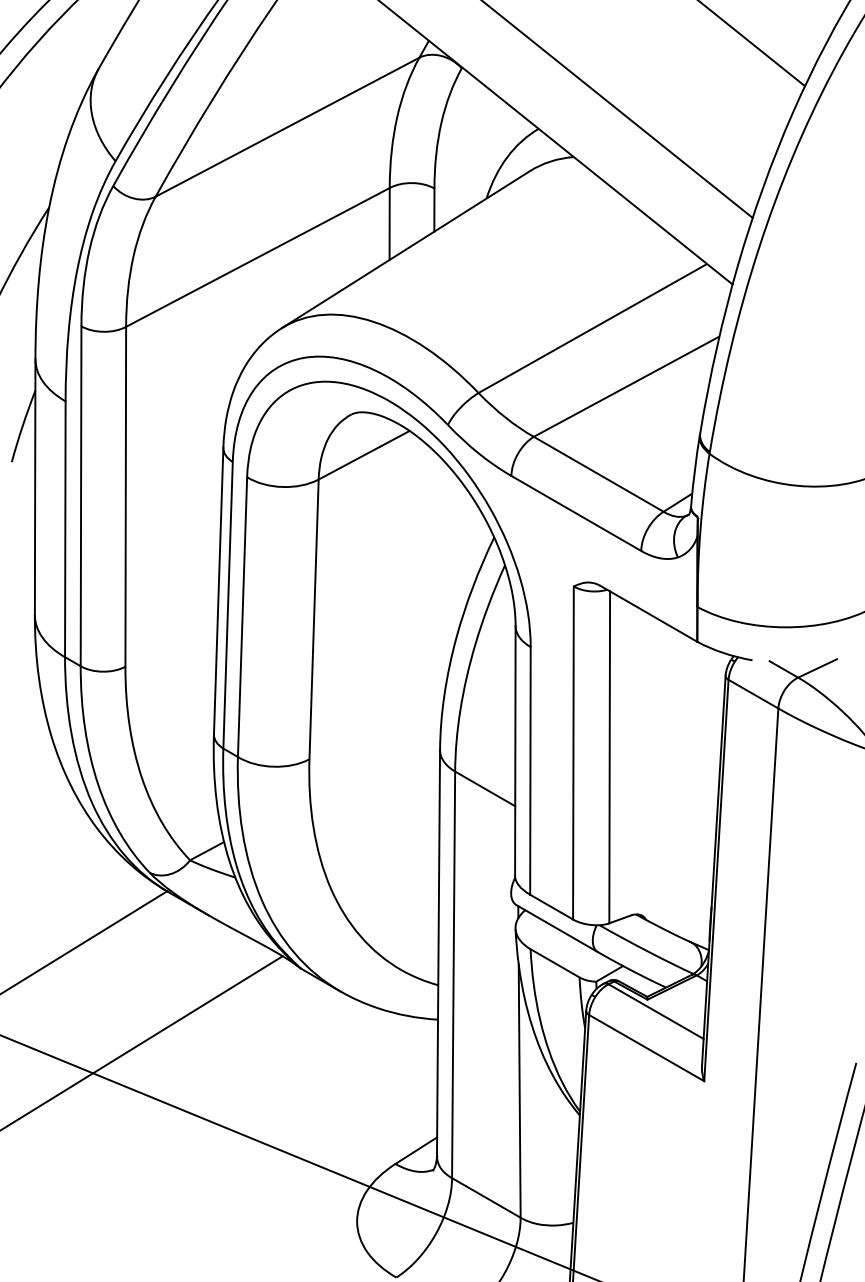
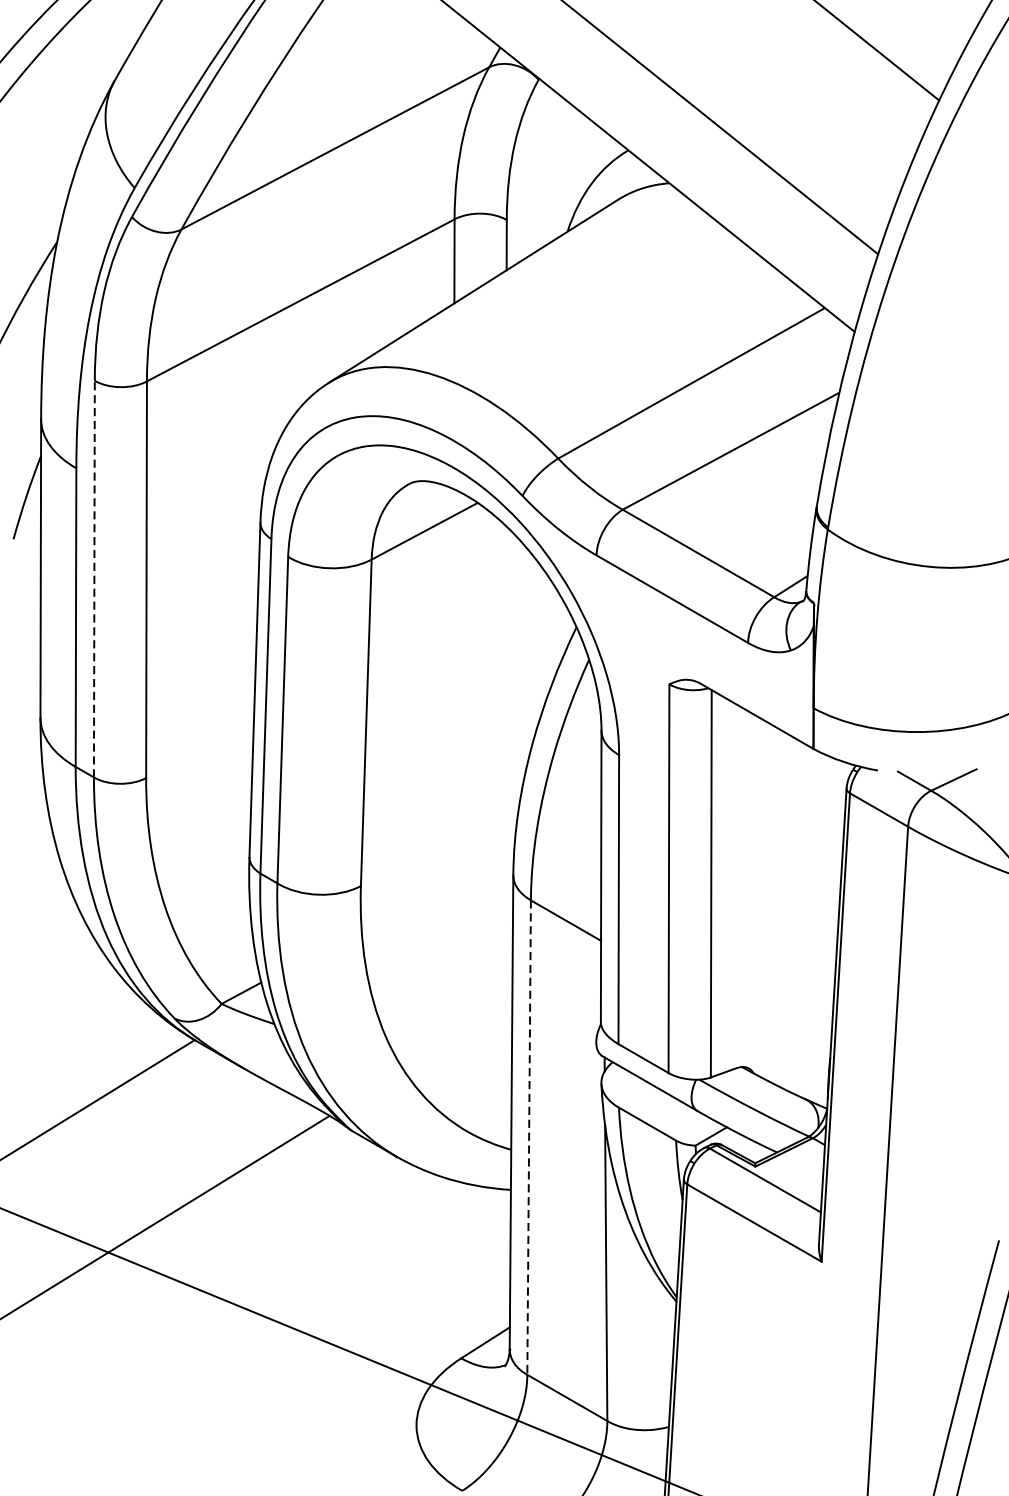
line: (81, 496) -> (94, 579), solid -> dashed
line: (453, 975) -> (529, 1138), solid -> dashed

